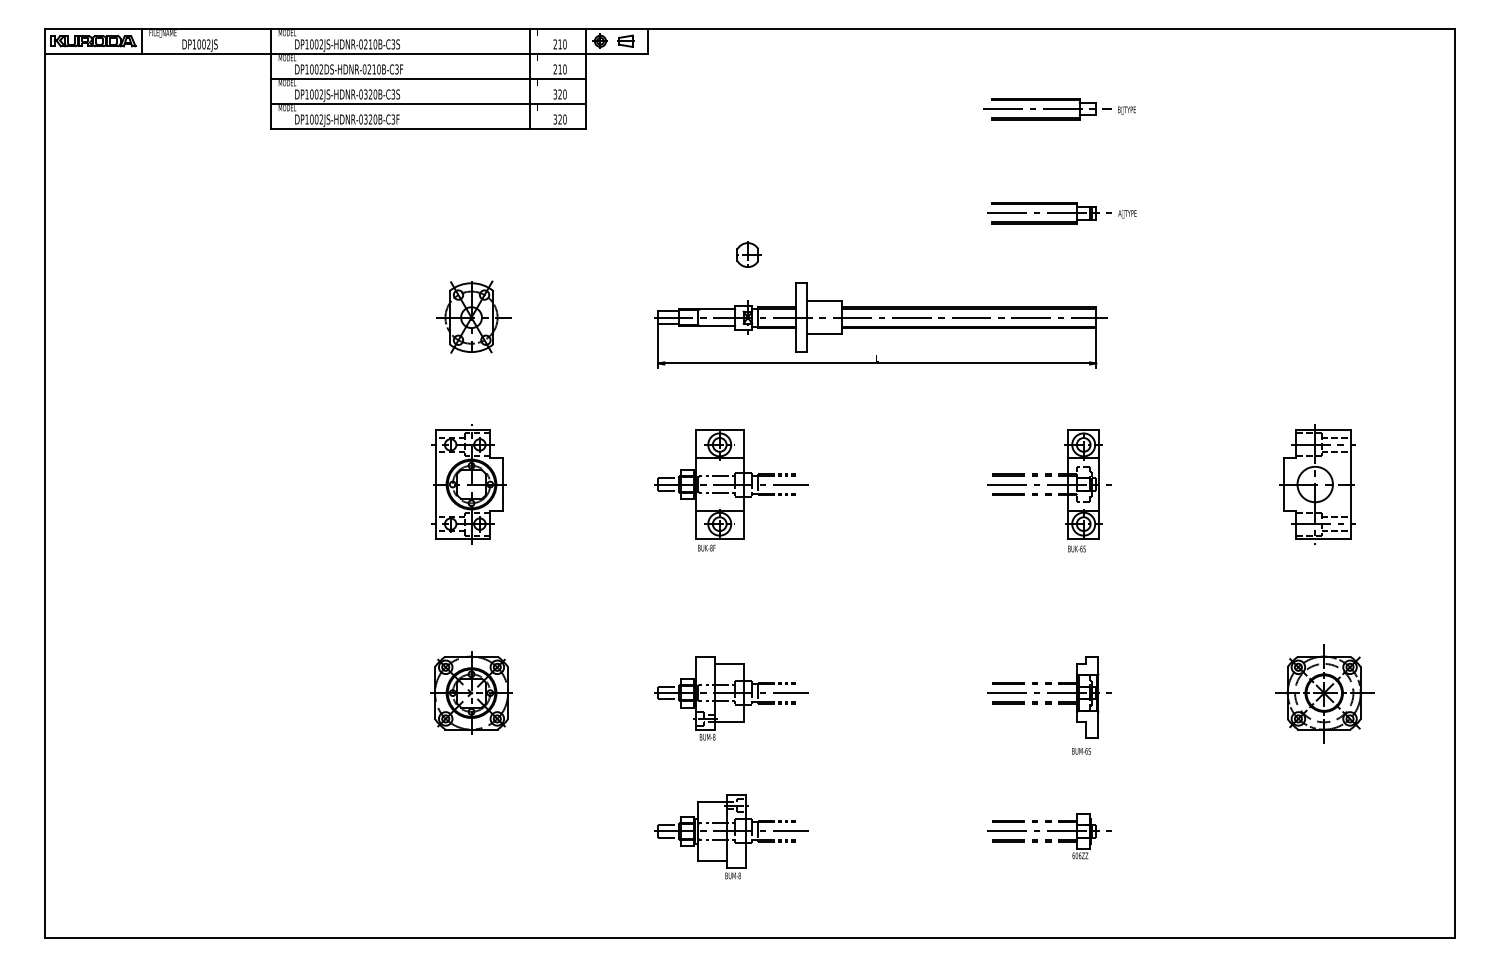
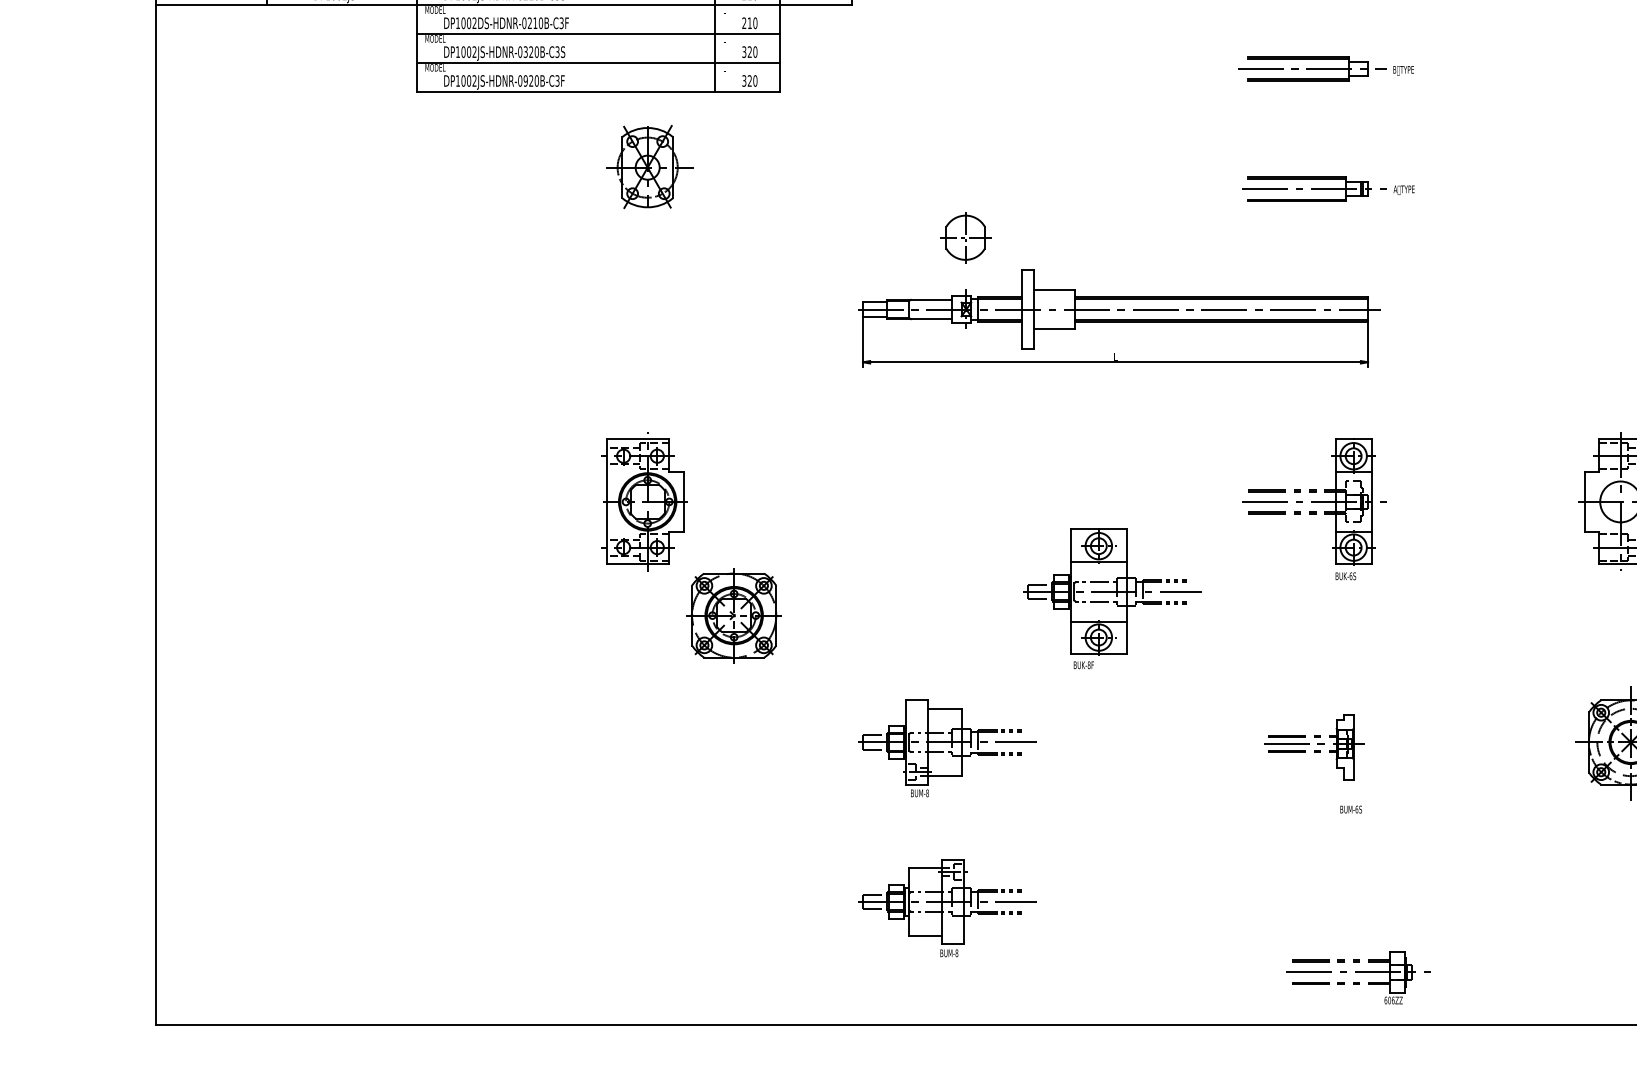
text: (365, 119) -> (525, 80), DP1002JS-HDNR-0320B-C3F -> DP1002JS-HDNR-0920B-C3F
part: (748, 254) -> (967, 236), size x1.6
part: (473, 316) -> (649, 166), moved
part: (731, 490) -> (1112, 598), moved
part: (471, 692) -> (734, 614), moved
part: (1049, 697) -> (1314, 747), size x0.7
part: (1049, 836) -> (1358, 978), moved

